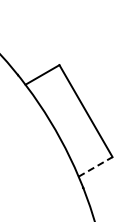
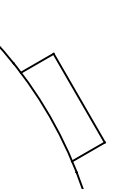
line: (95, 166) -> (88, 151), dashed -> solid

